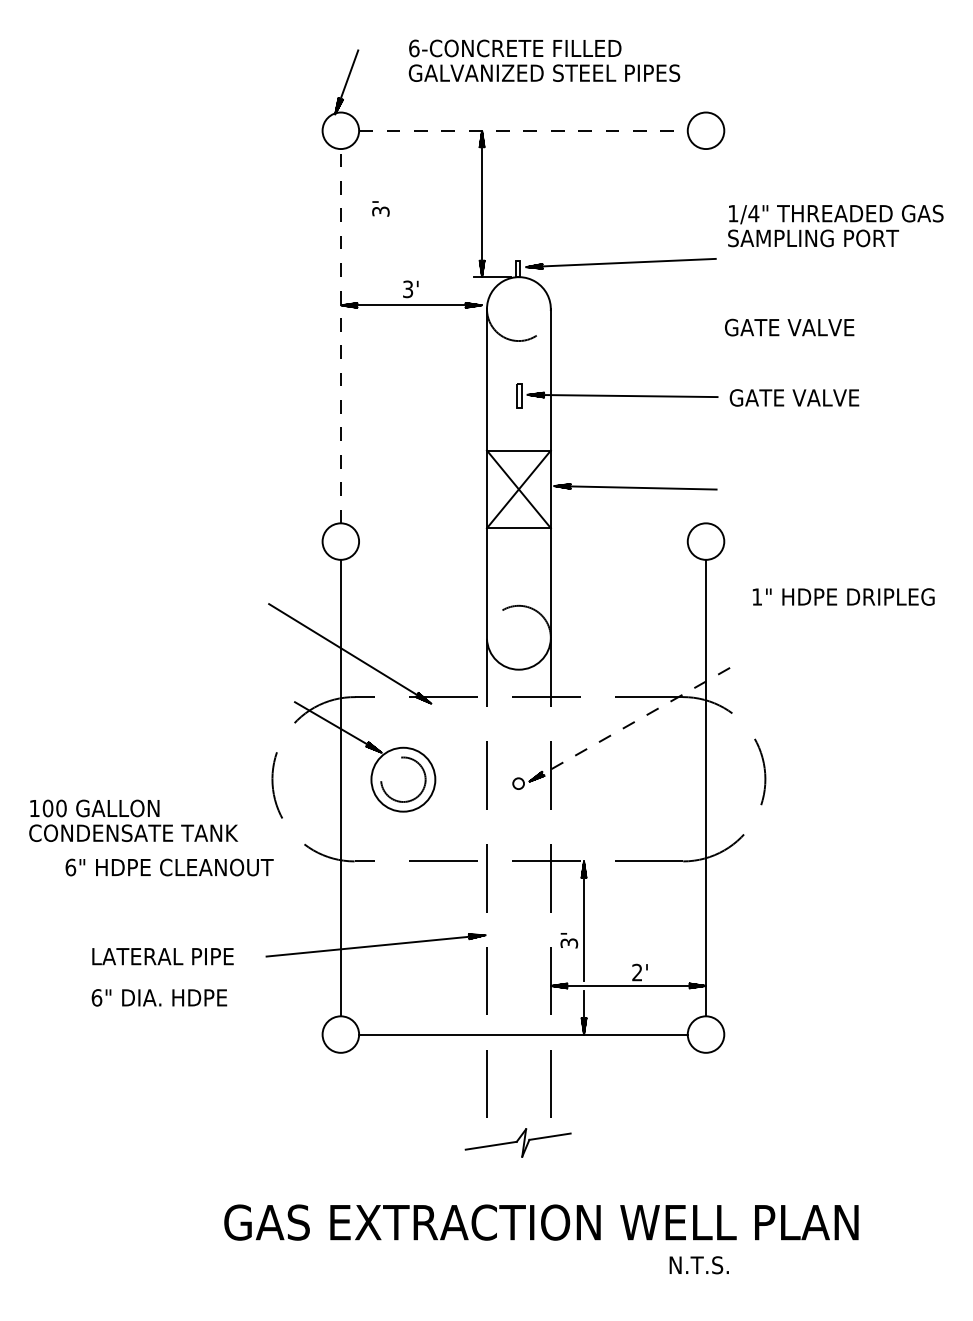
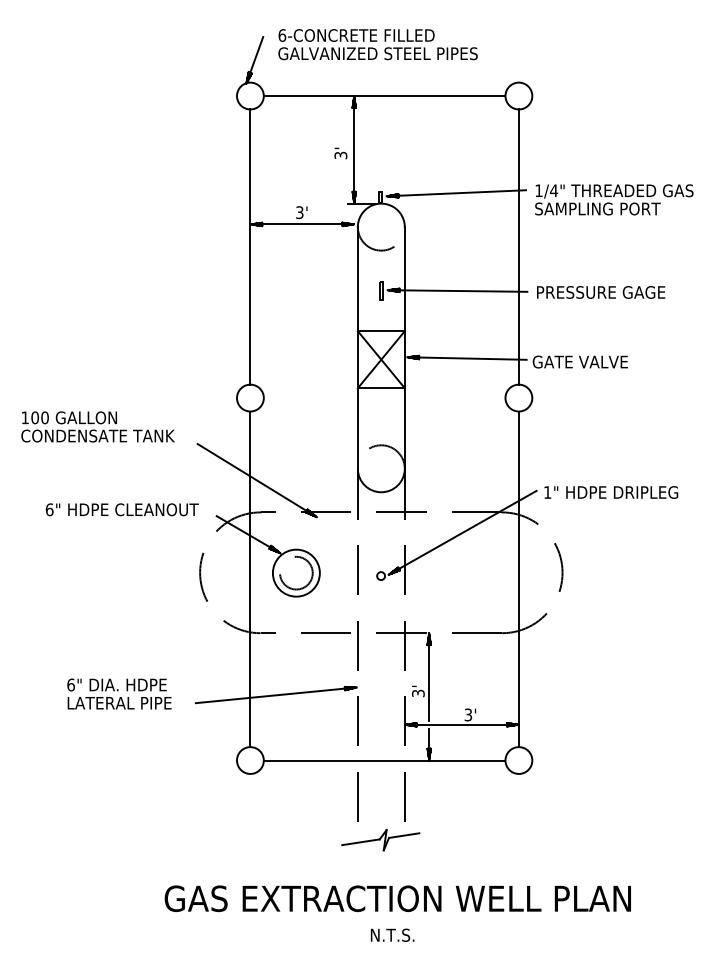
text: (544, 60) -> (378, 44), moved
line: (523, 130) -> (384, 95), dashed -> solid
text: (380, 208) -> (340, 153), moved
text: (835, 225) -> (614, 199), moved
text: (789, 327) -> (580, 361), moved
line: (340, 335) -> (250, 246), dashed -> solid
line: (706, 336) -> (519, 247), added
text: (817, 397) -> (600, 292), GATE VALVE -> PRESSURE GAGE
text: (843, 596) -> (611, 492), moved
line: (629, 724) -> (462, 532), dashed -> solid
text: (133, 820) -> (97, 426), moved
text: (169, 867) -> (122, 509), moved
text: (637, 972) -> (468, 714), 2' -> 3'
text: (159, 997) -> (117, 684), moved
text: (698, 1265) -> (392, 935), moved

